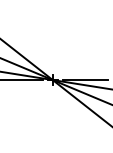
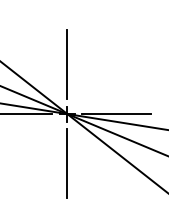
line: (52, 47) -> (66, 64), added
line: (52, 112) -> (66, 163), added

